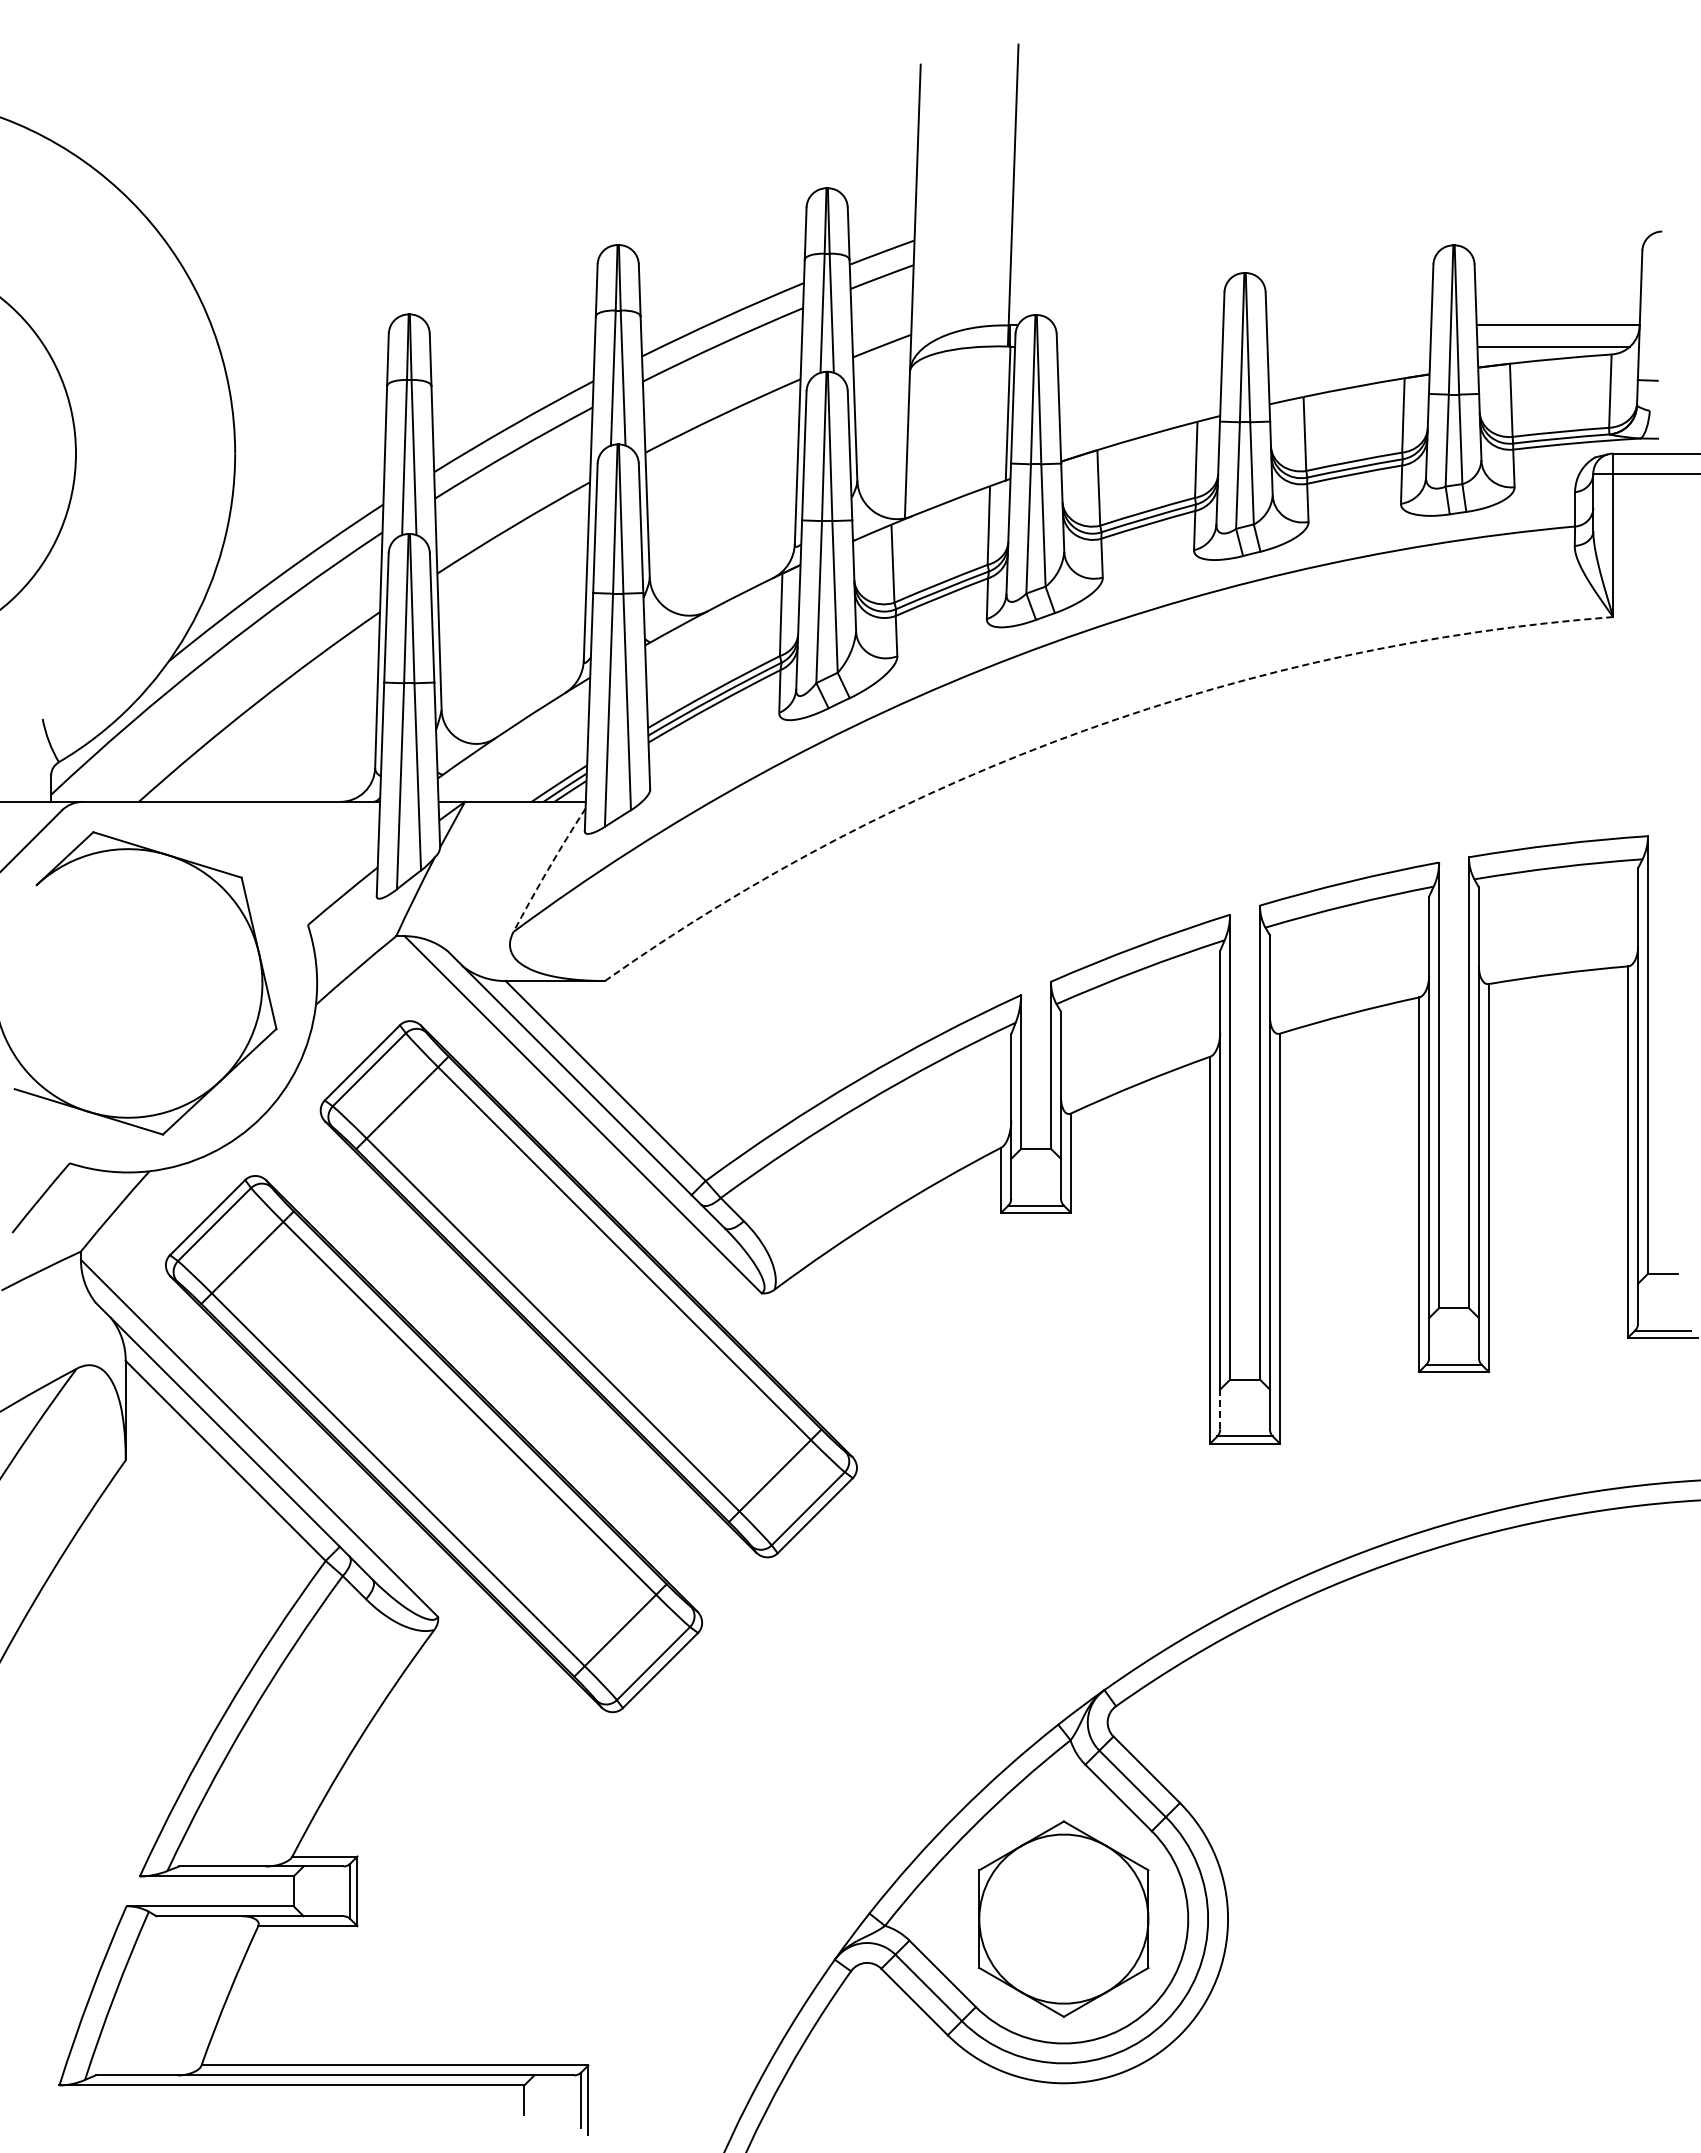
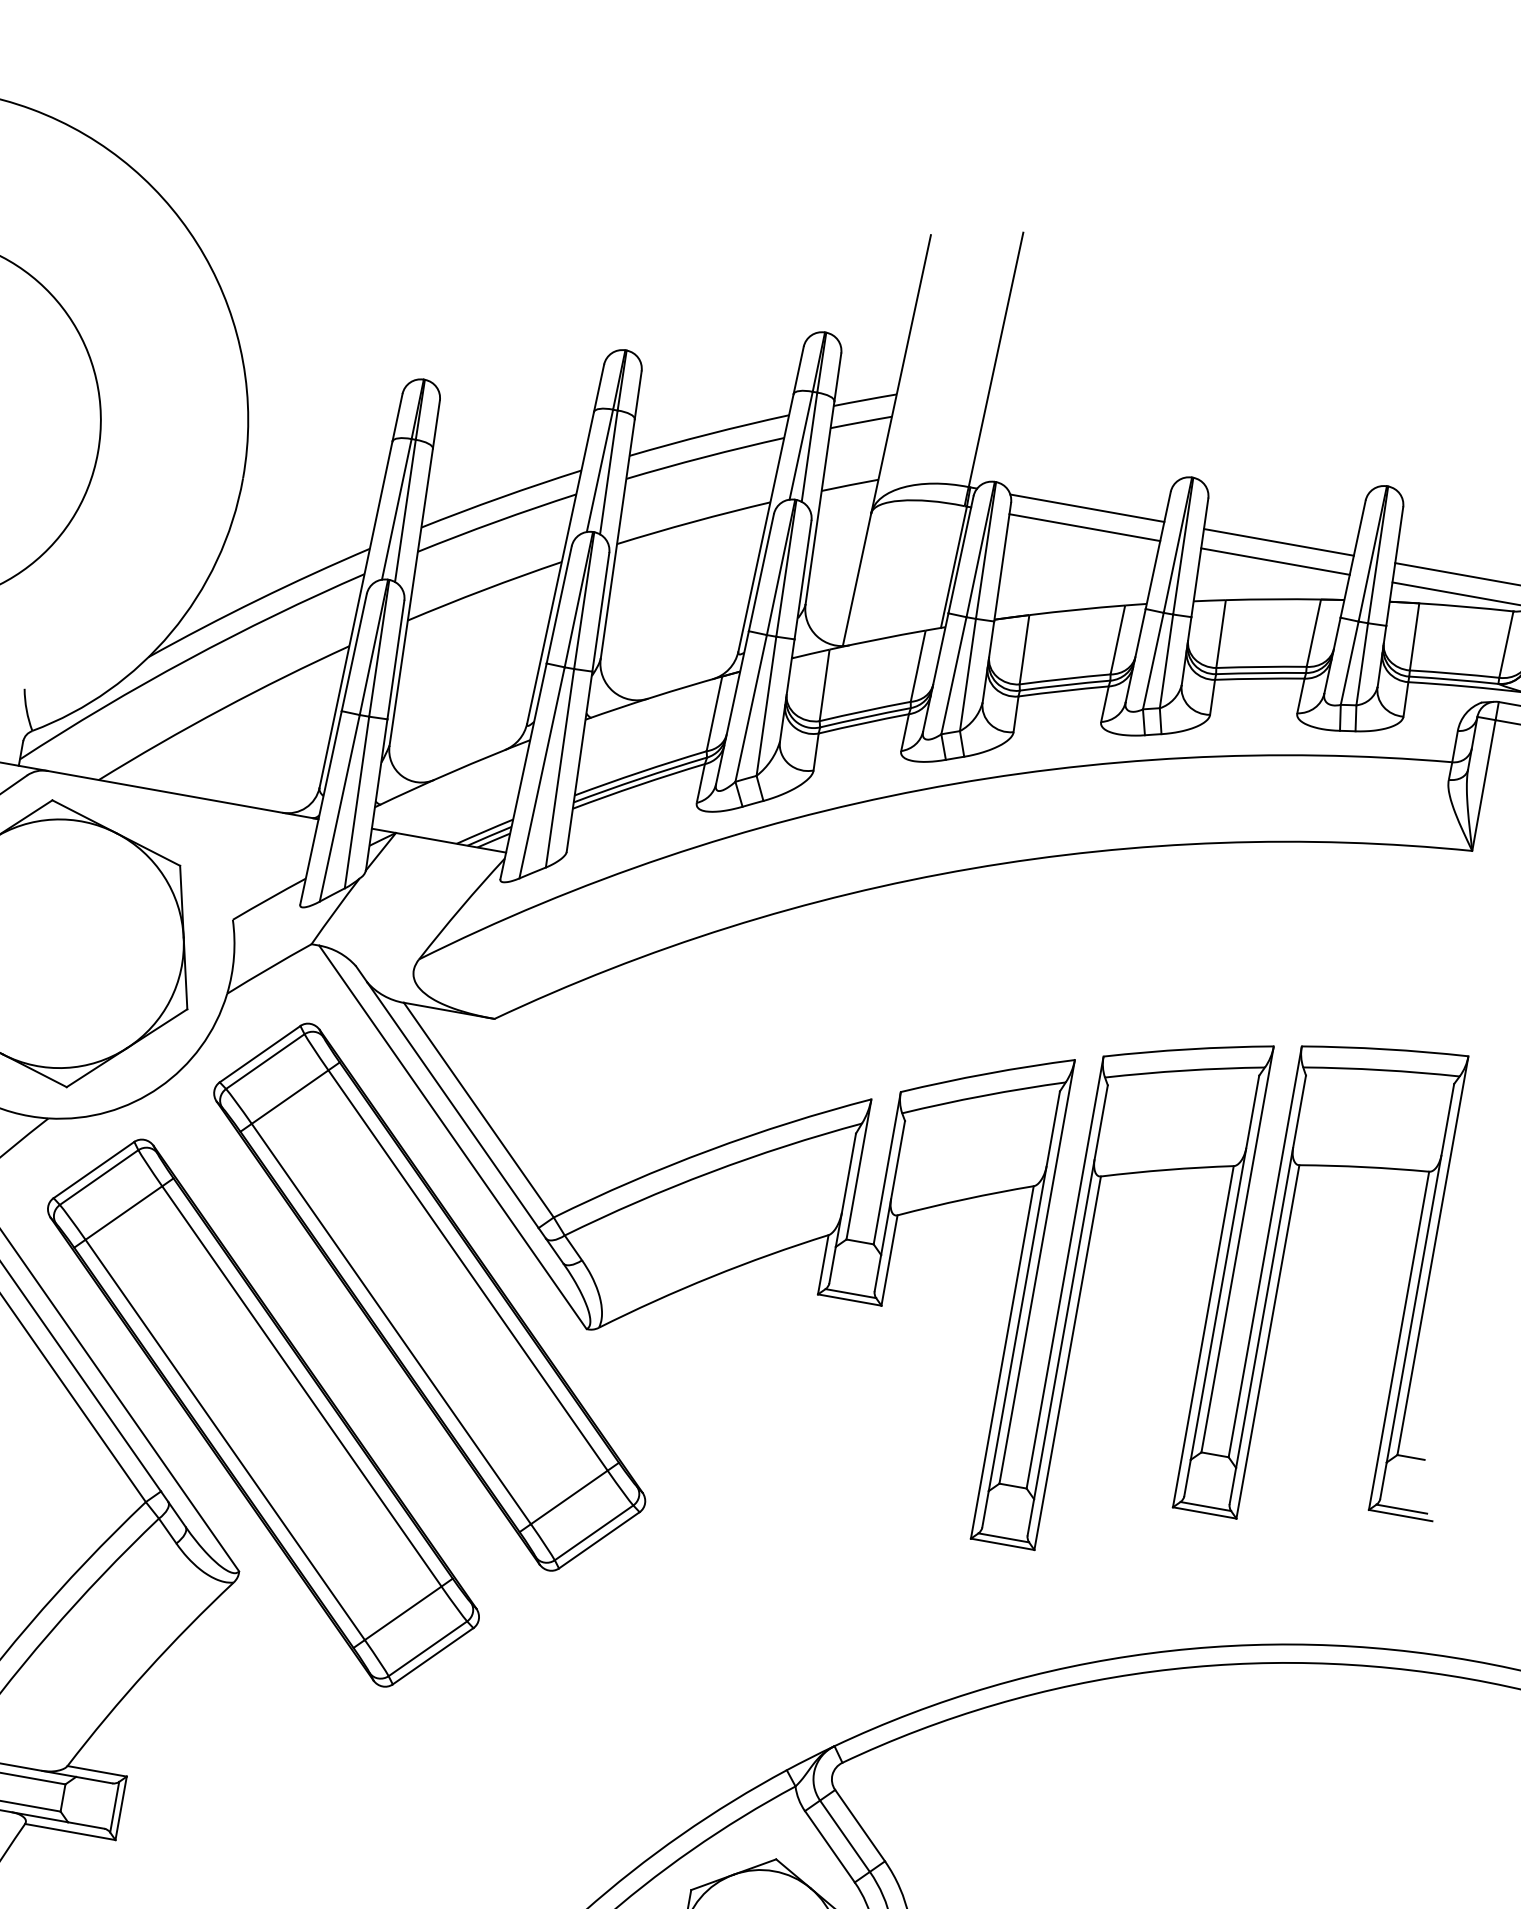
line: (1138, 325) -> (1087, 508), added
line: (1348, 325) -> (1278, 542), added
line: (1139, 346) -> (1084, 527), added
line: (1348, 346) -> (1274, 561), added
arc: (1084, 730) -> (972, 868), dashed -> solid
arc: (548, 869) -> (461, 908), dashed -> solid
line: (1220, 1409) -> (985, 1509), dashed -> solid

